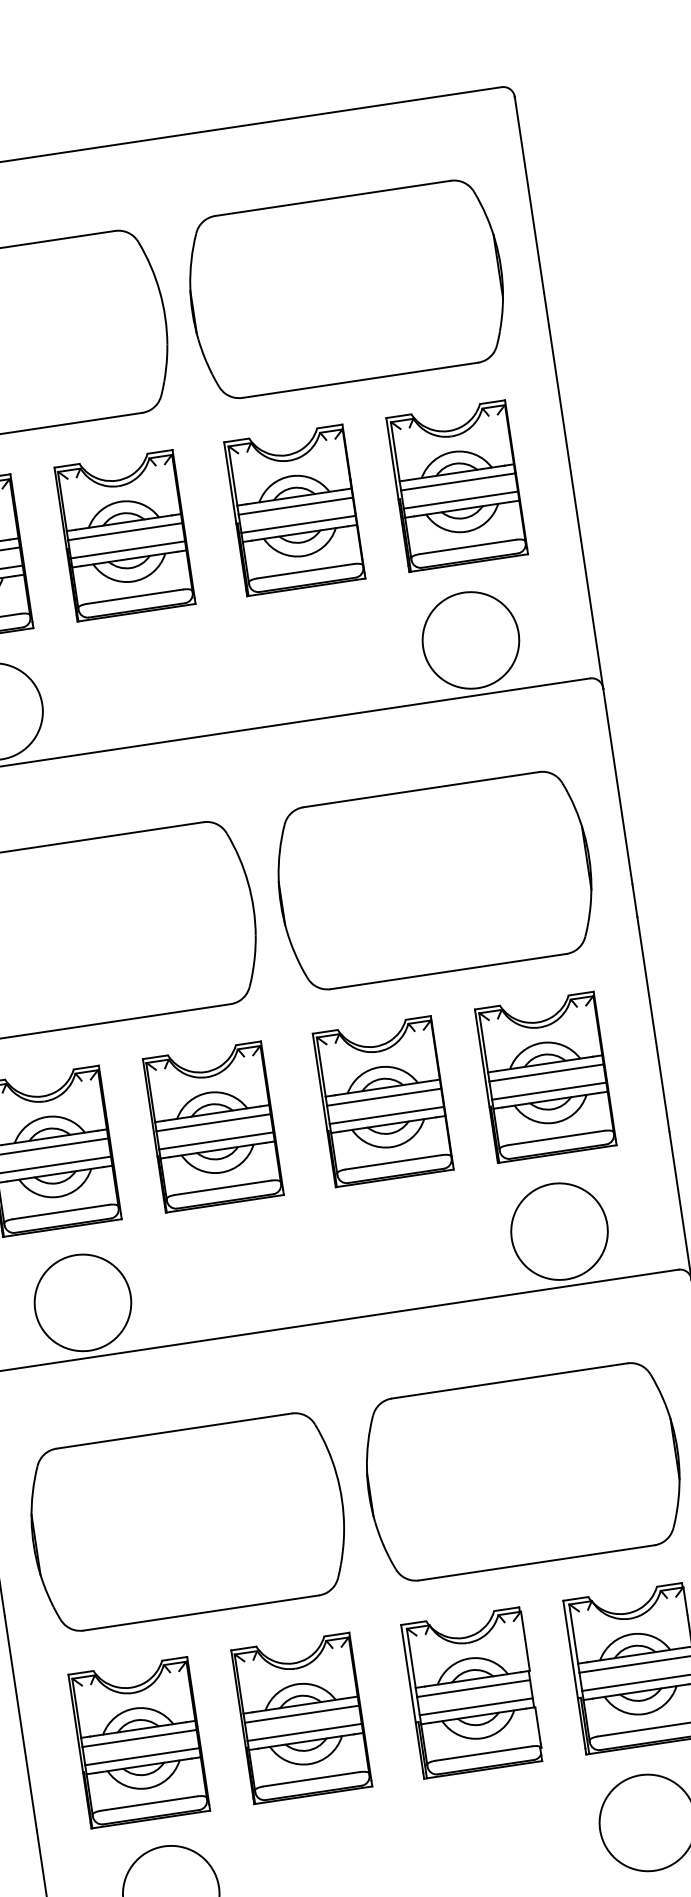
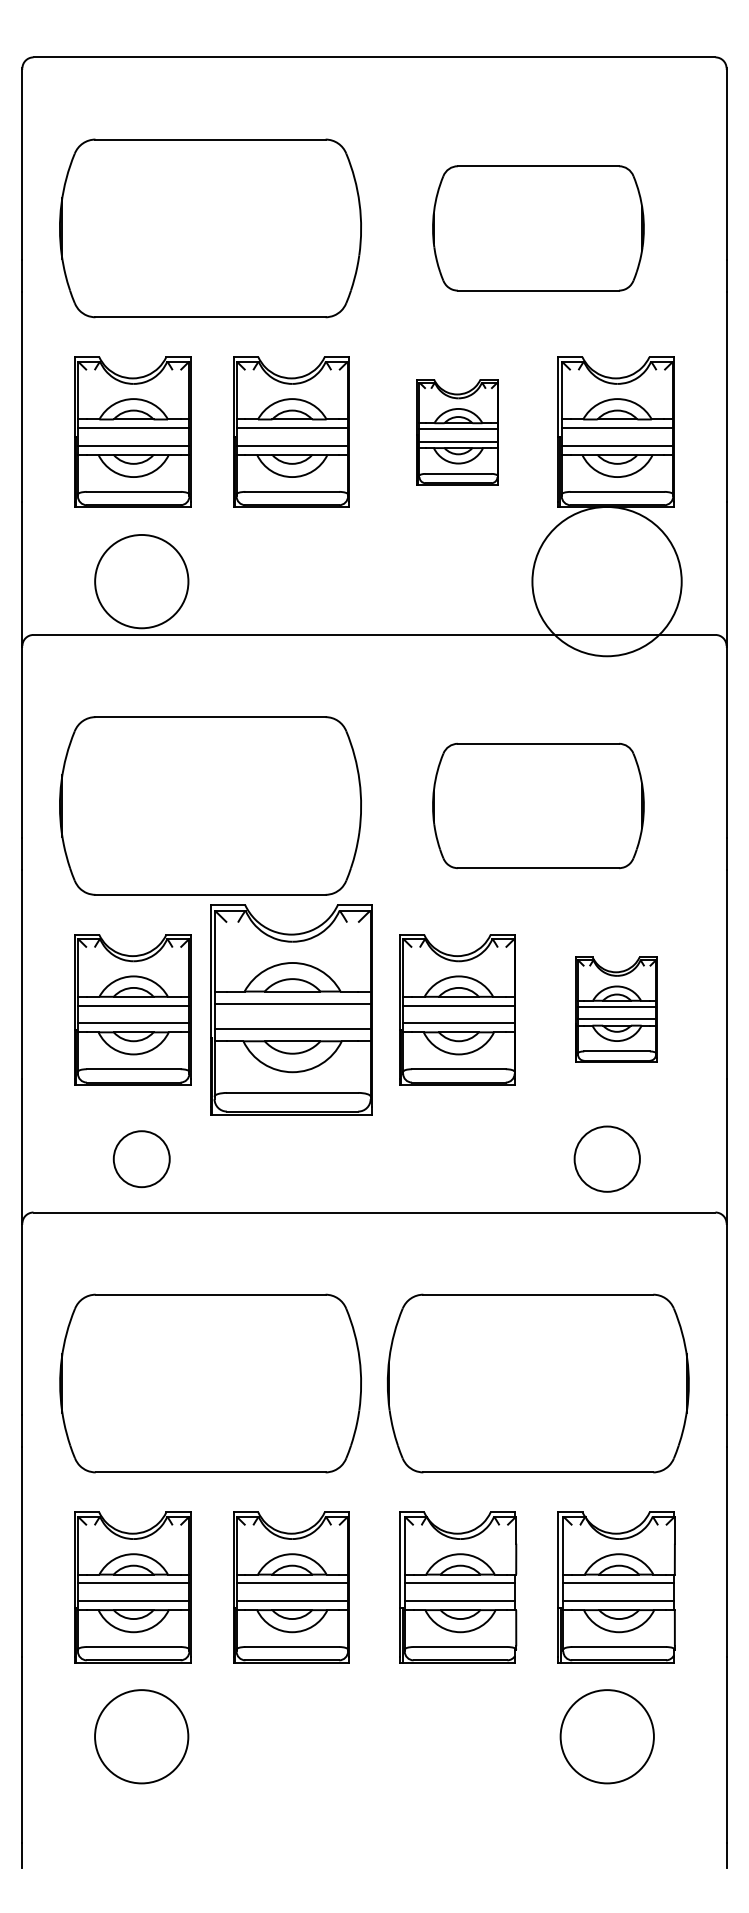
part: (346, 289) -> (538, 228), size x0.7
part: (294, 509) -> (457, 431), size x0.7
circle: (470, 640) -> (606, 581), size x1.6
part: (434, 880) -> (538, 805), size x0.7
part: (545, 1077) -> (615, 1009), size x0.7
part: (213, 1126) -> (291, 1009), size x1.4
circle: (558, 1231) -> (606, 1158), size x0.7
circle: (82, 1302) -> (141, 1158), size x0.6

